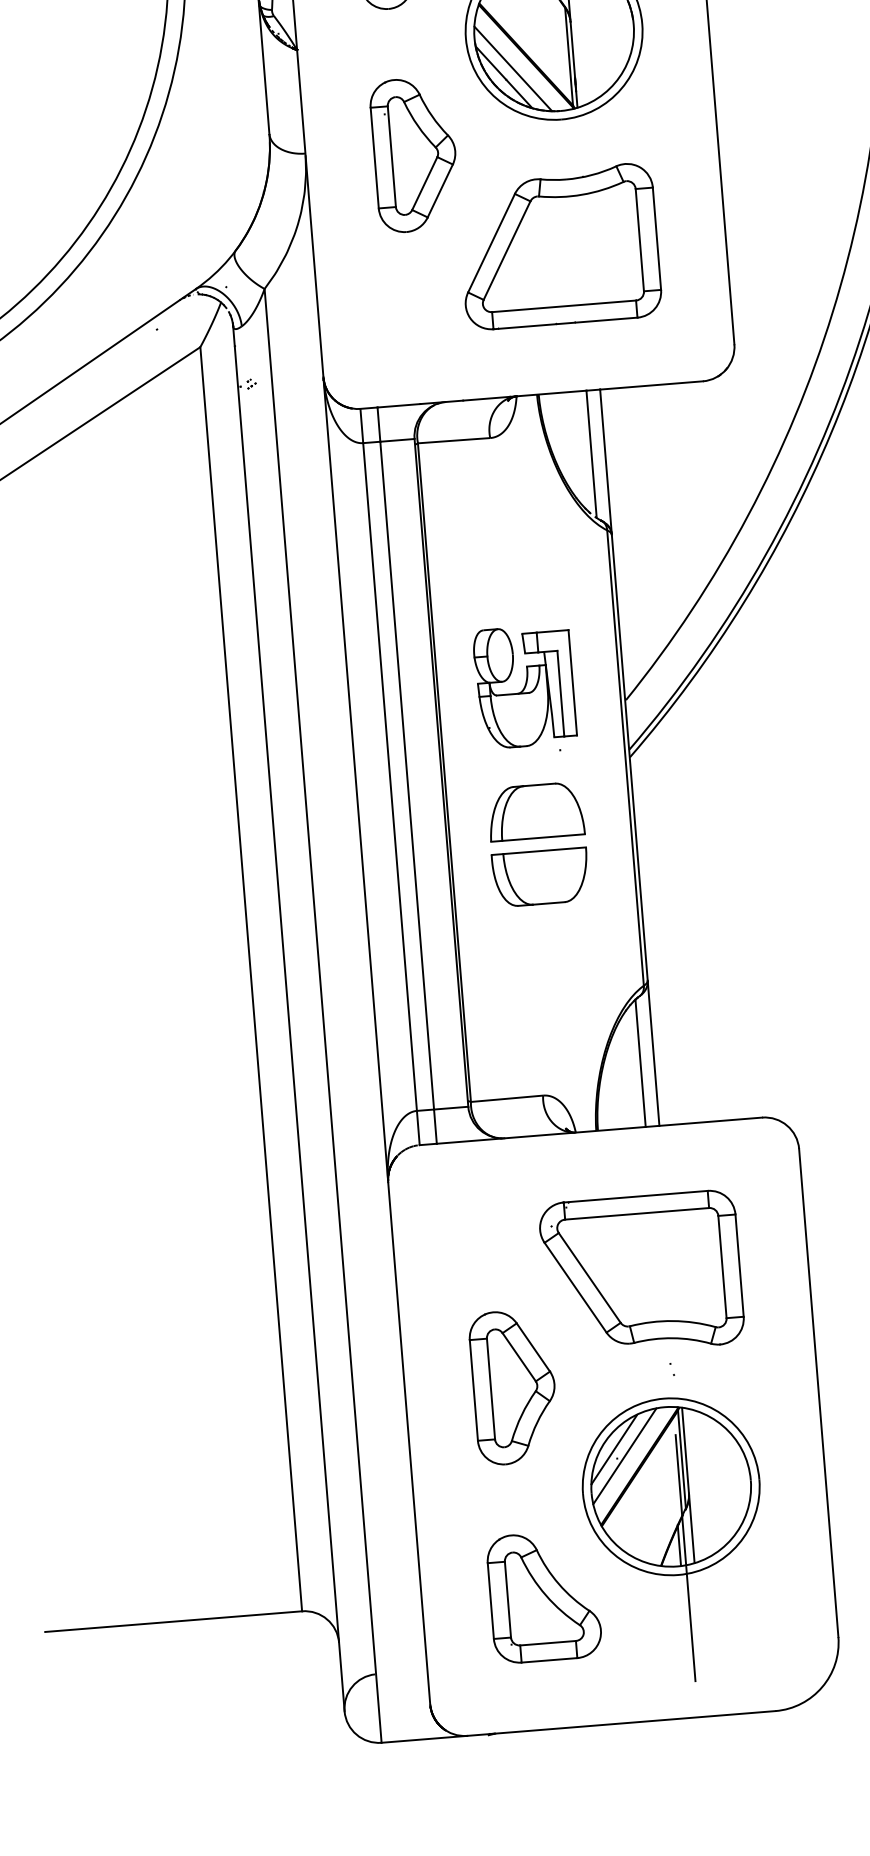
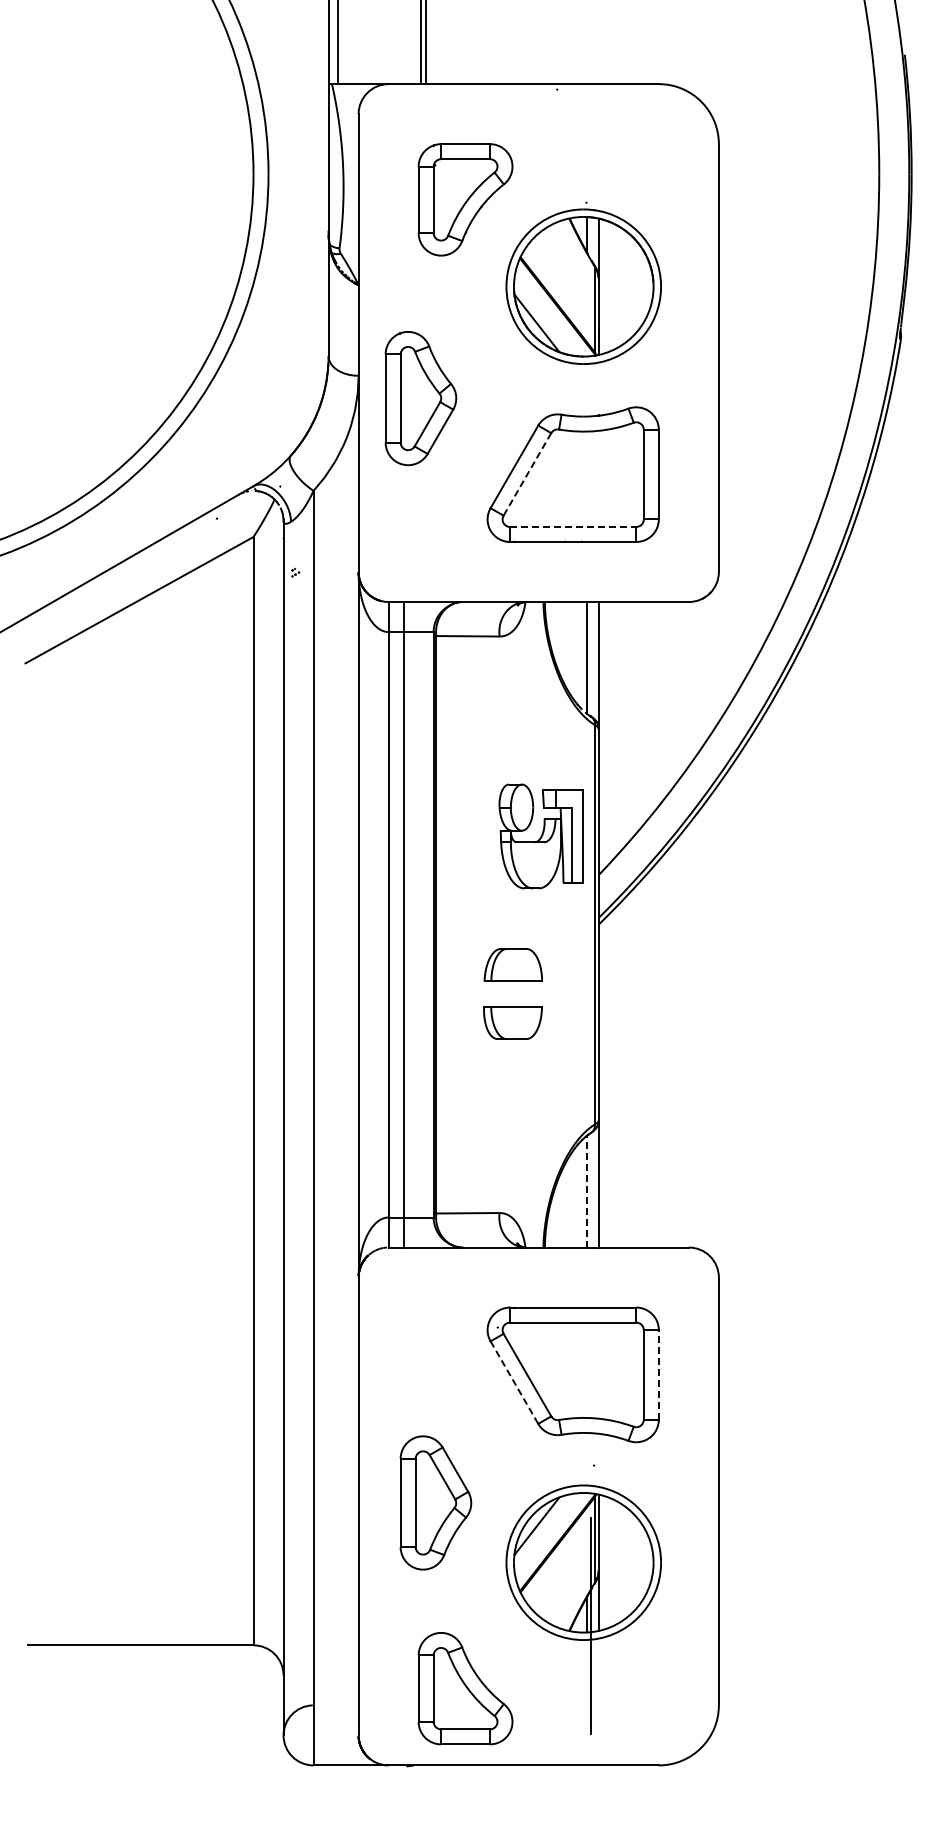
line: (513, 68) -> (545, 316), removed
part: (414, 154) -> (420, 398), moved
line: (507, 250) -> (527, 474), solid -> dashed
line: (564, 305) -> (573, 526), solid -> dashed
part: (523, 686) -> (540, 836), moved
part: (536, 810) -> (513, 964), size x0.7
part: (540, 877) -> (512, 1022), size x0.7
line: (640, 1063) -> (586, 1191), solid -> dashed
line: (739, 1265) -> (658, 1374), solid -> dashed
line: (575, 1287) -> (514, 1382), solid -> dashed
part: (513, 1386) -> (435, 1502), moved
line: (624, 1455) -> (545, 1532), removed
part: (544, 1596) -> (465, 1688), moved

